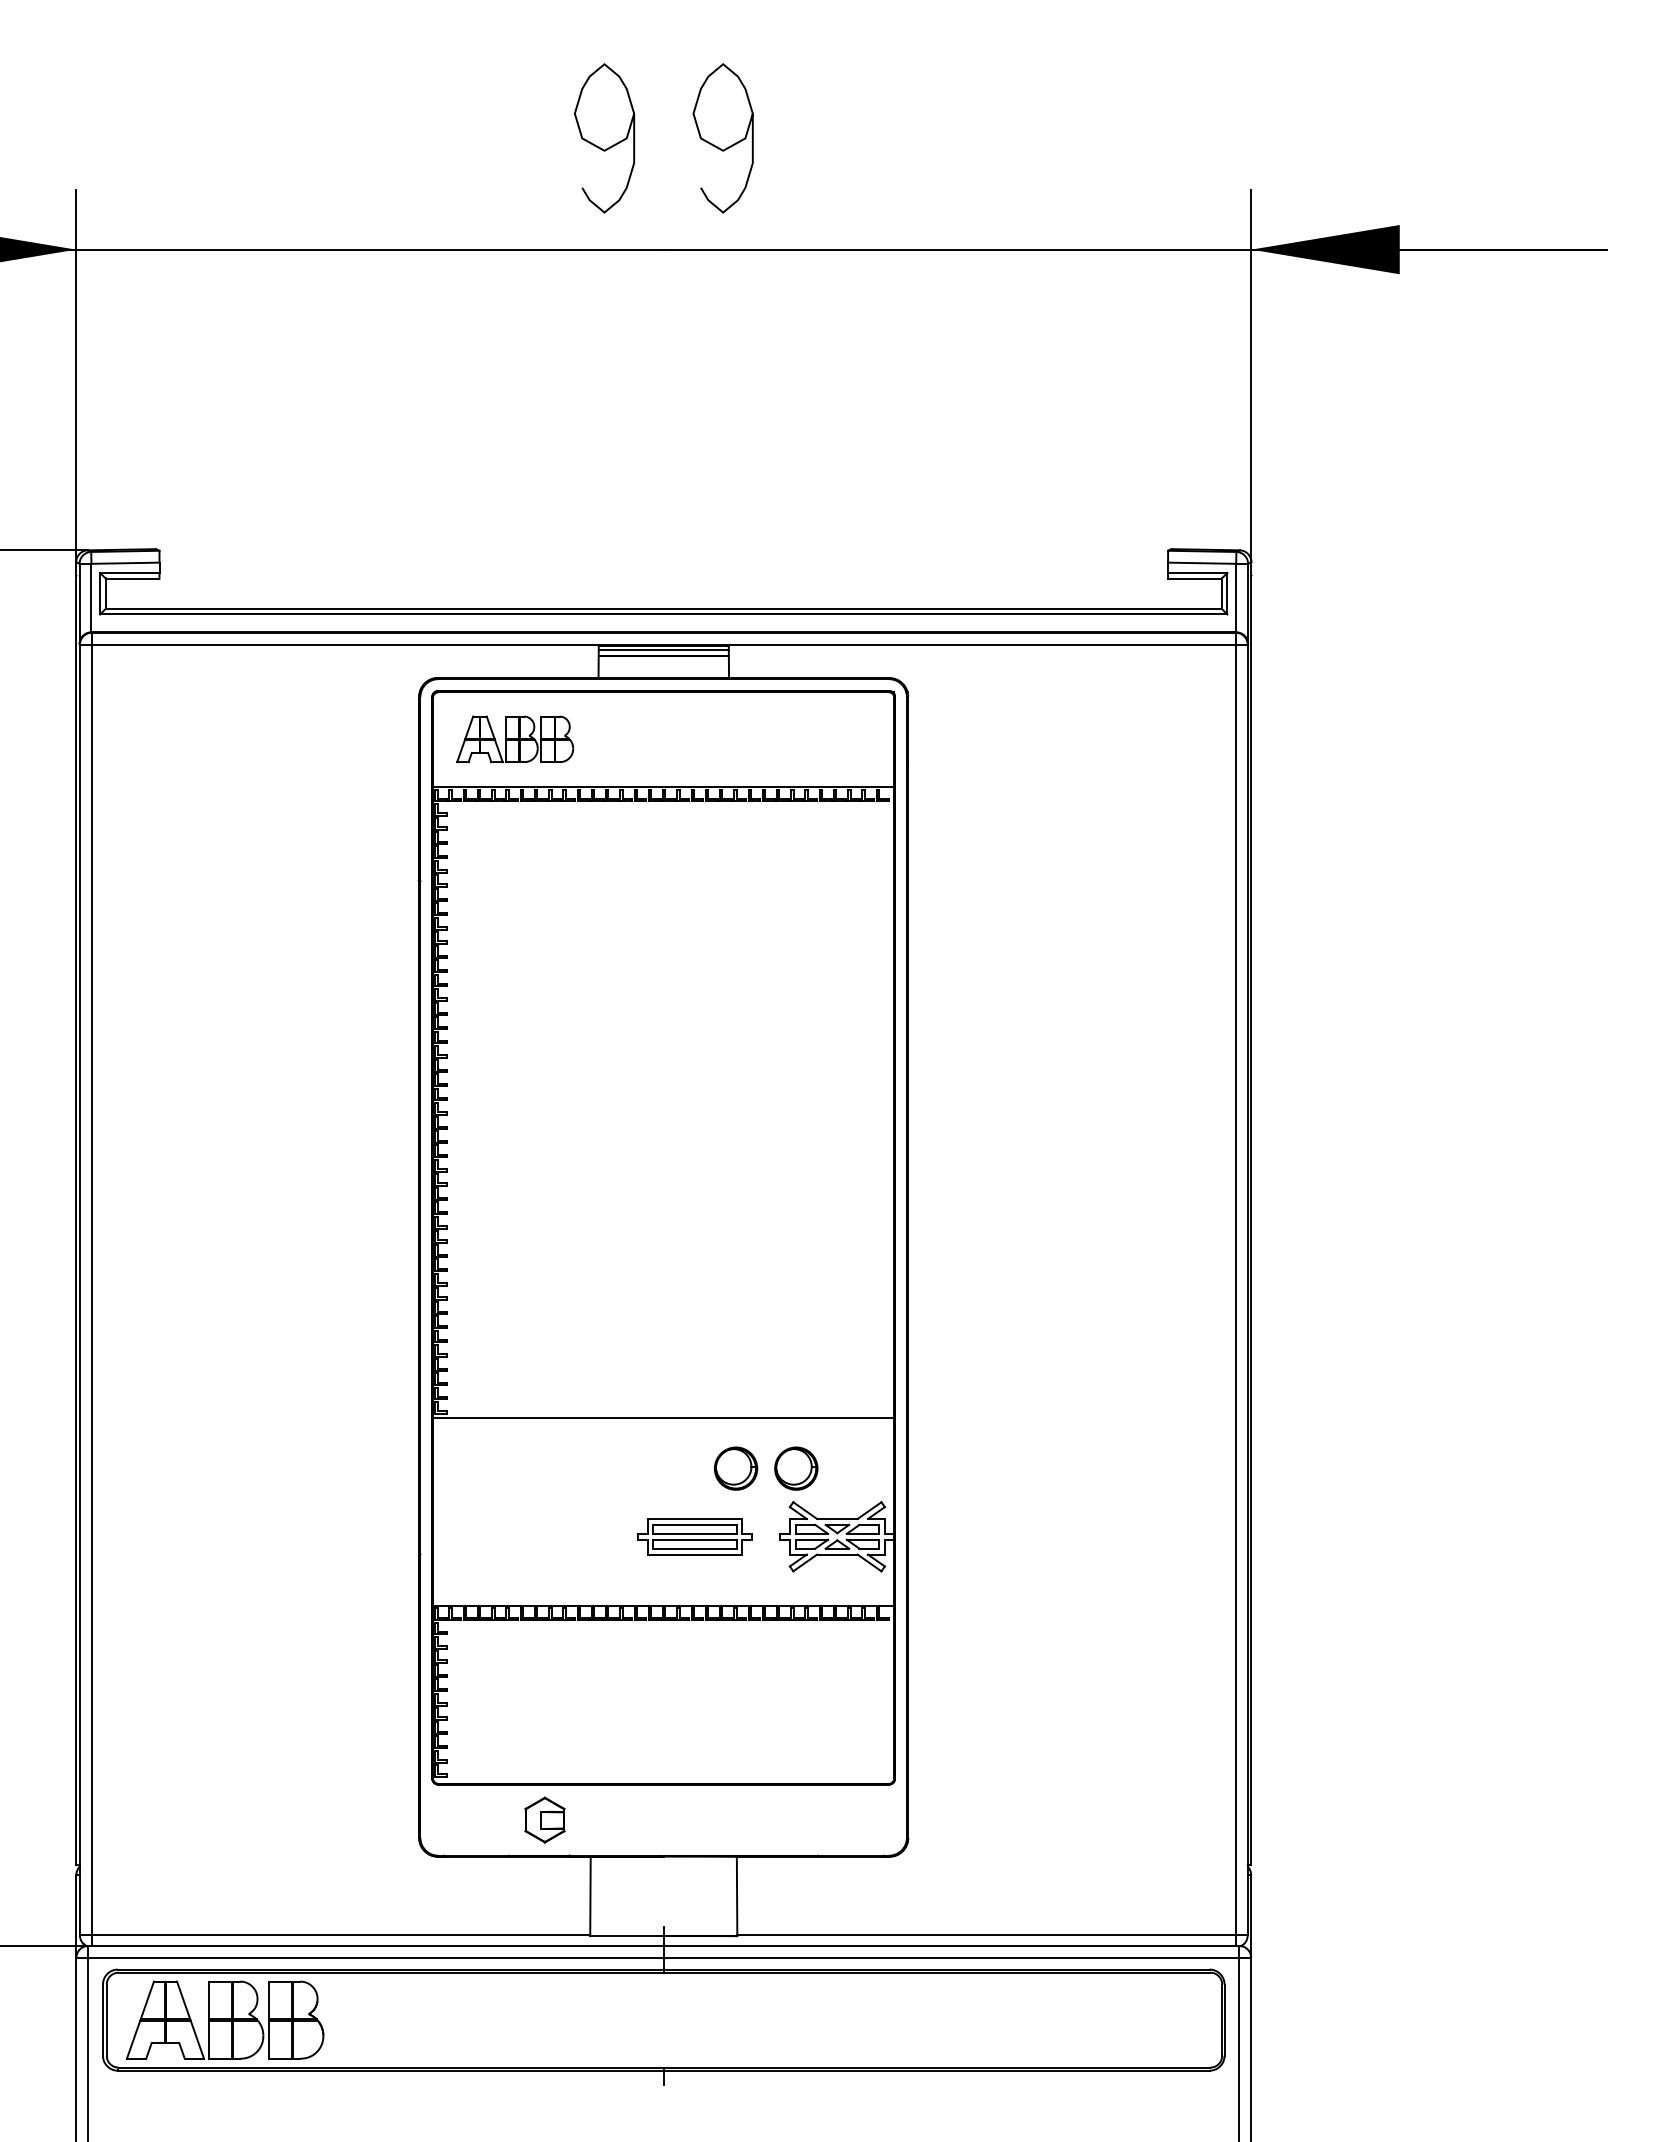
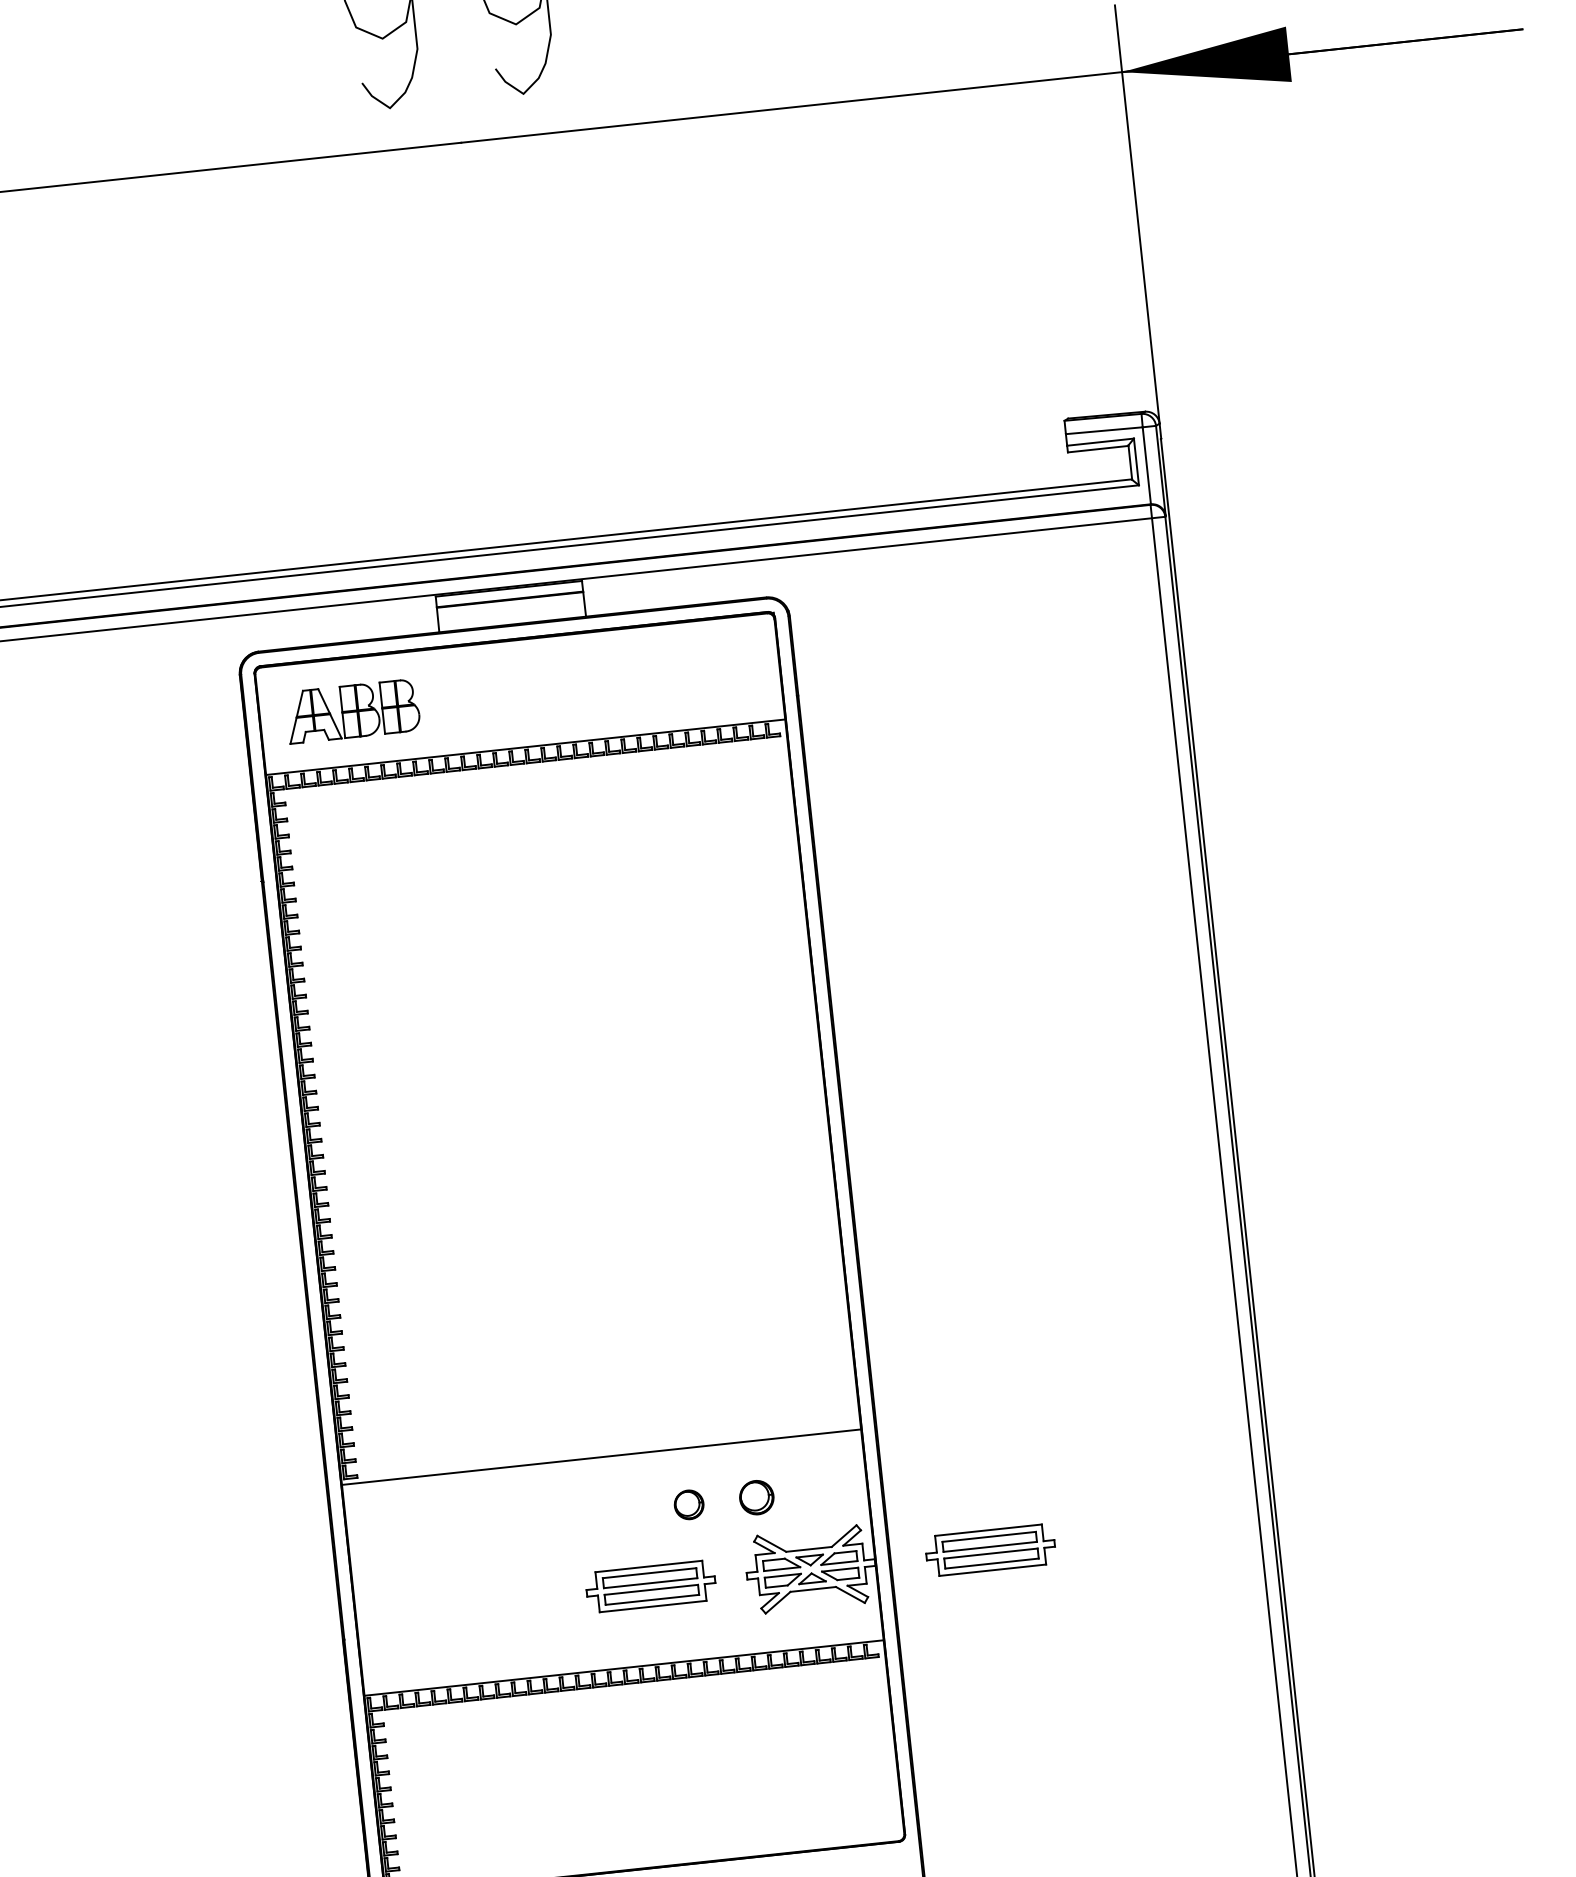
line: (663, 649) -> (508, 592), removed
part: (736, 1468) -> (689, 1504), size x0.6
part: (796, 1468) -> (756, 1497), size x0.7
part: (996, 1536) -> (990, 1549), added

